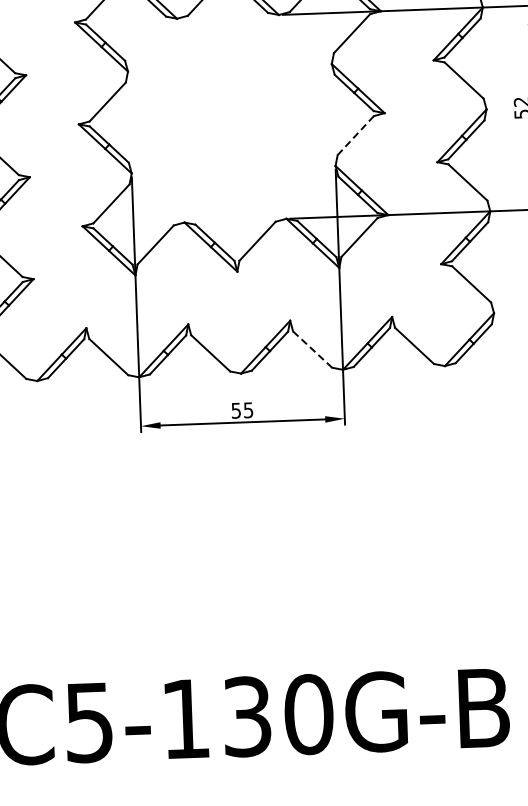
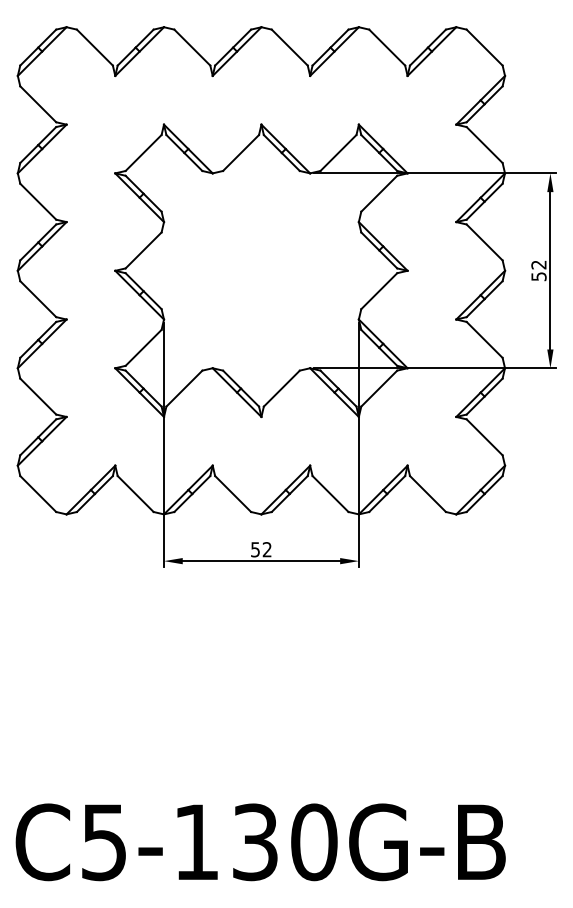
line: (355, 135) -> (378, 291), dashed -> solid
line: (312, 350) -> (330, 494), dashed -> solid
text: (247, 410) -> (266, 549), 55 -> 52

